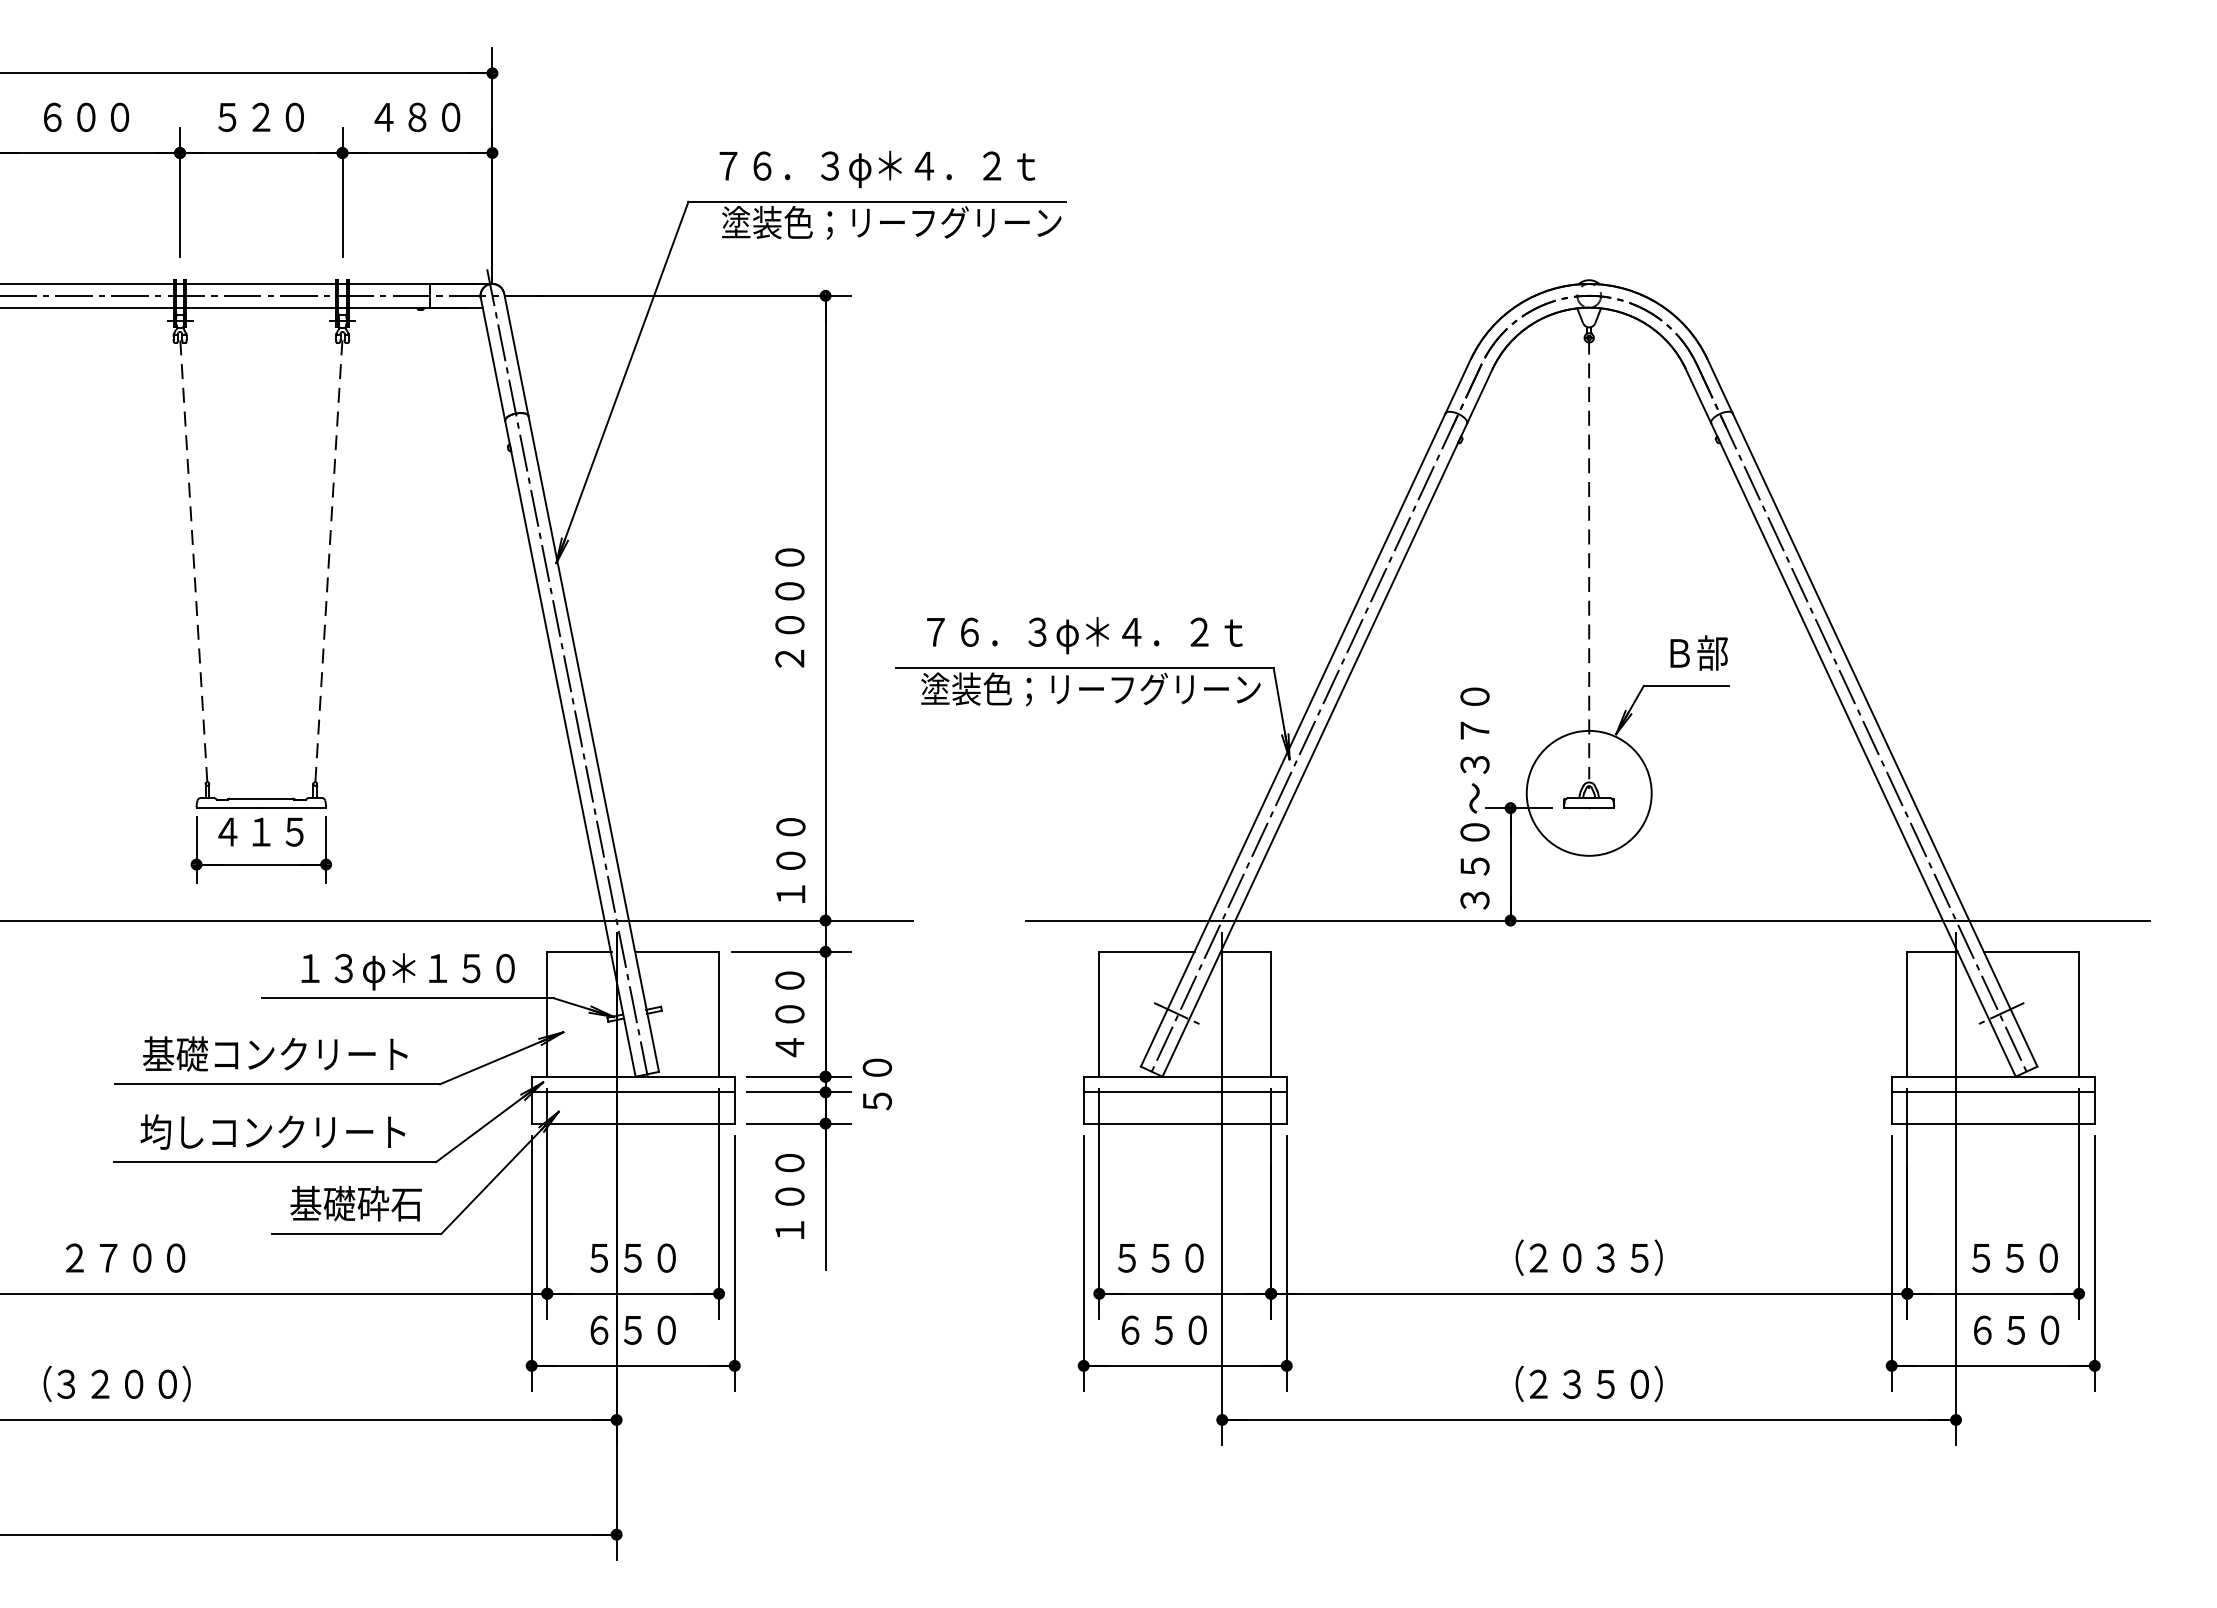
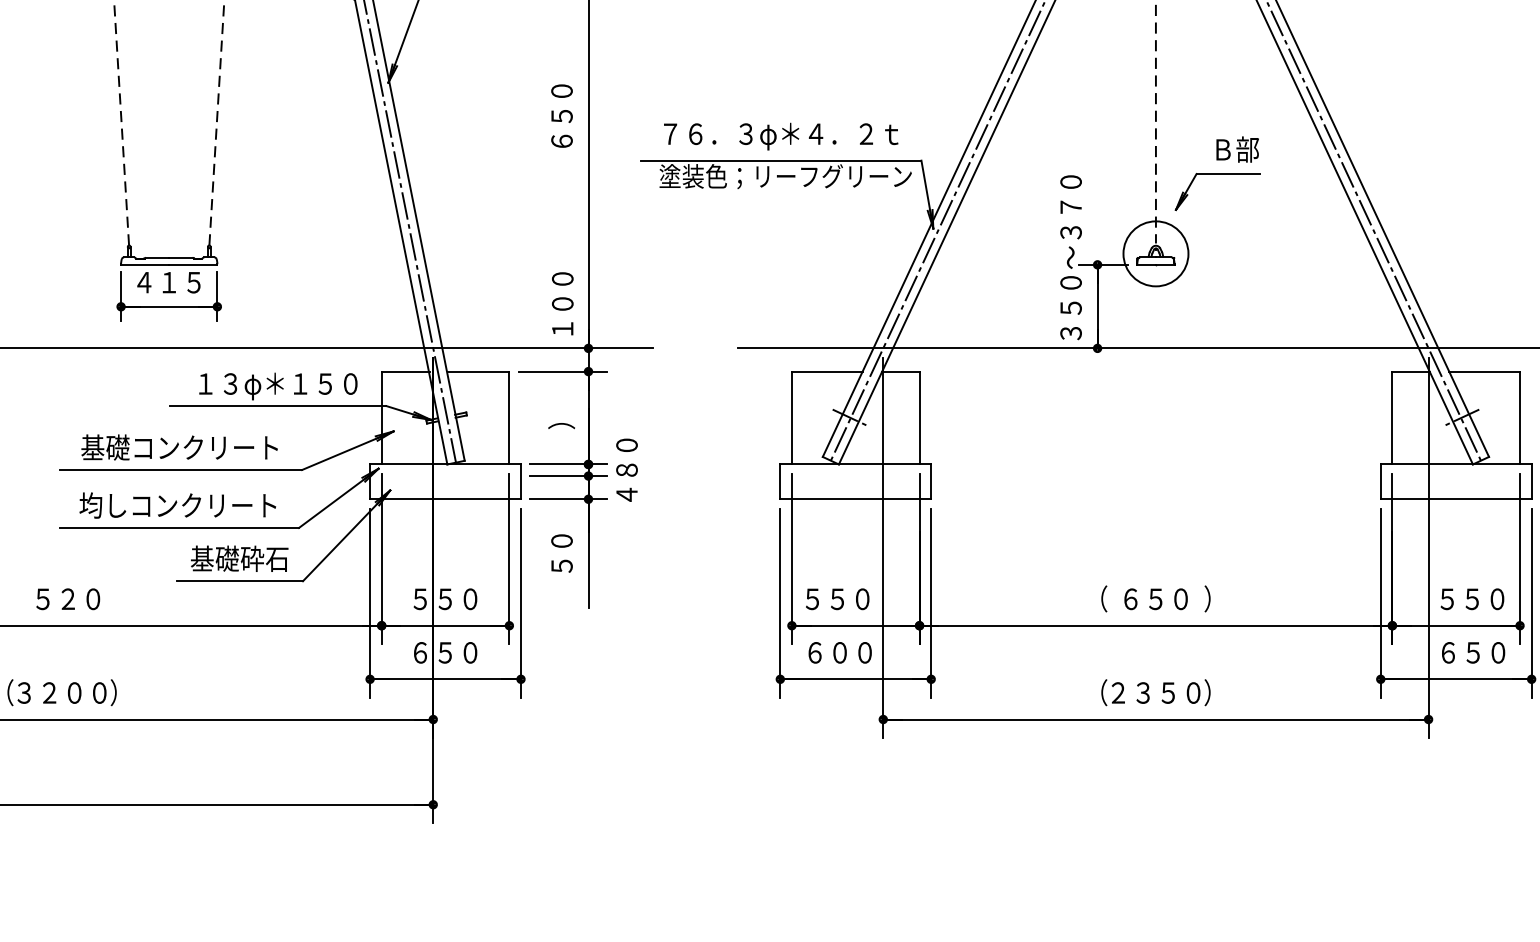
text: (789, 607) -> (561, 115), ２０００ -> ６５０
circle: (1588, 792) -> (1155, 253), size x0.7
text: (789, 1014) -> (561, 418), ４００ -> ）
text: (877, 1084) -> (627, 470), ５０ -> ４８０
line: (632, 1092) -> (445, 476), removed
line: (1184, 1092) -> (855, 476), removed
line: (1992, 1092) -> (1455, 476), removed
text: (789, 1196) -> (561, 553), １００ -> ５０
text: (125, 1257) -> (68, 598), ２７００ -> ５２０
text: (1588, 1257) -> (1155, 598), ２０３５ -> ６５０
text: (1164, 1329) -> (840, 652), ６５０ -> ６００

